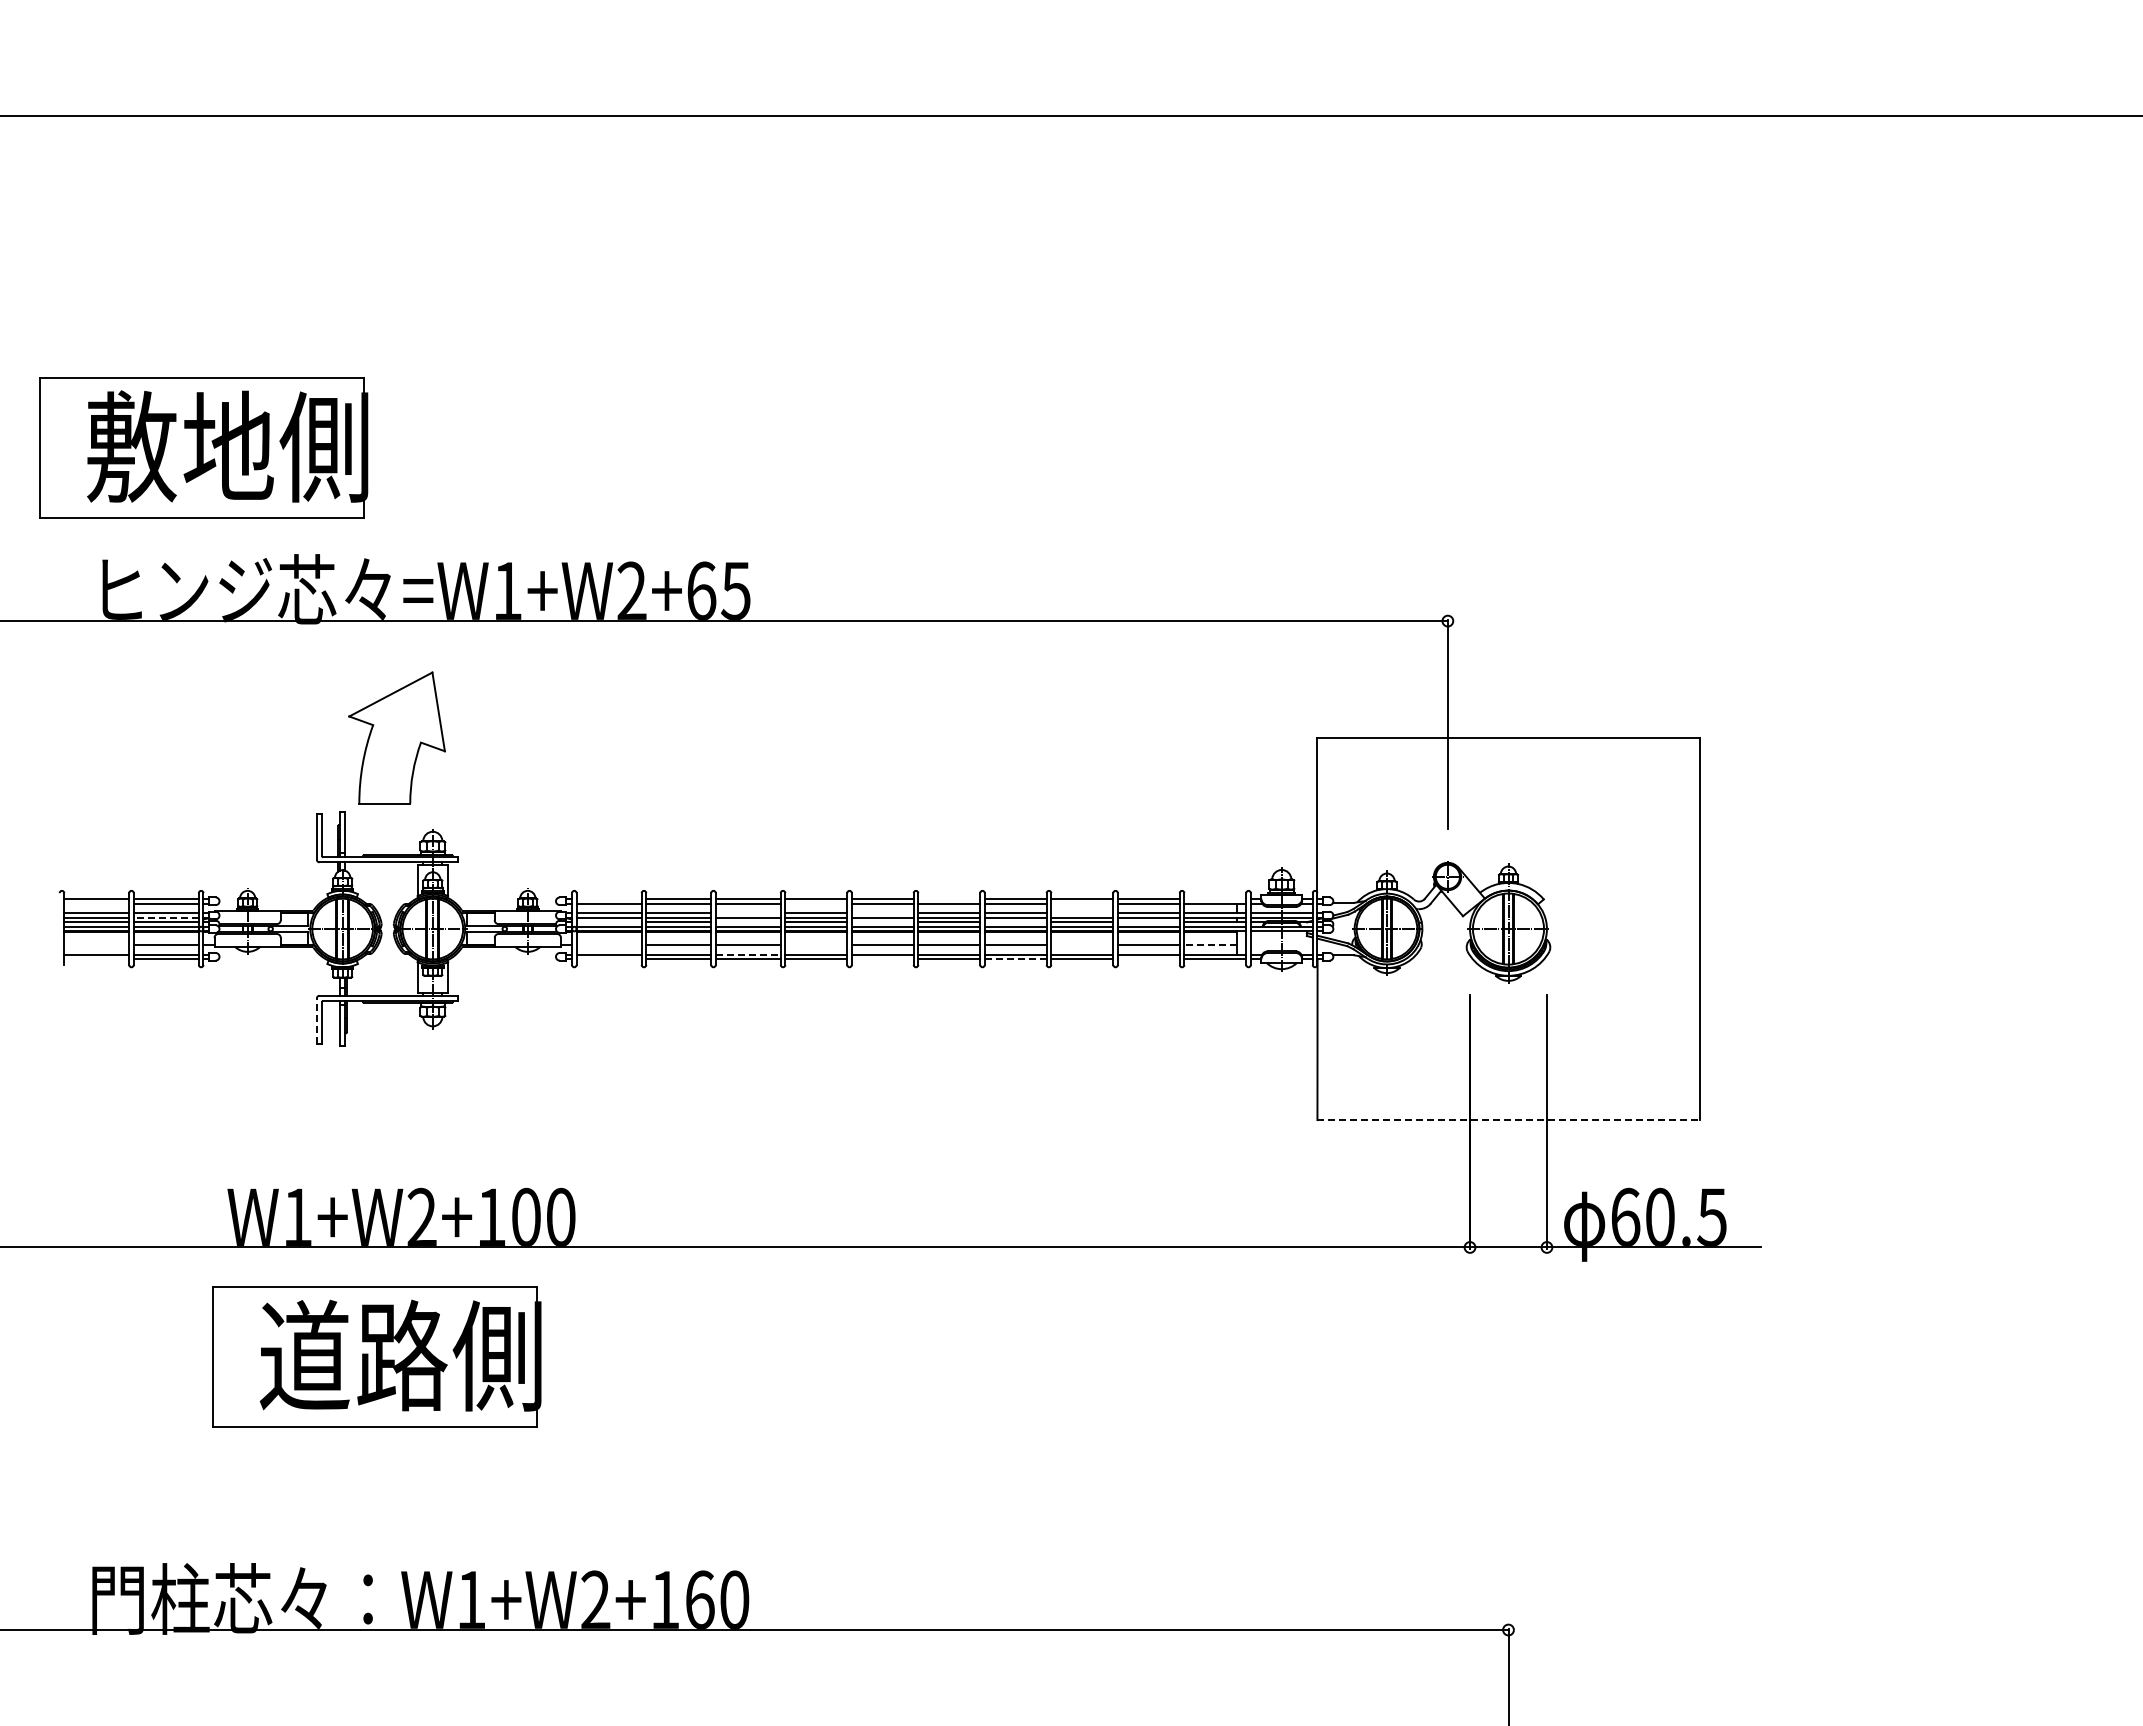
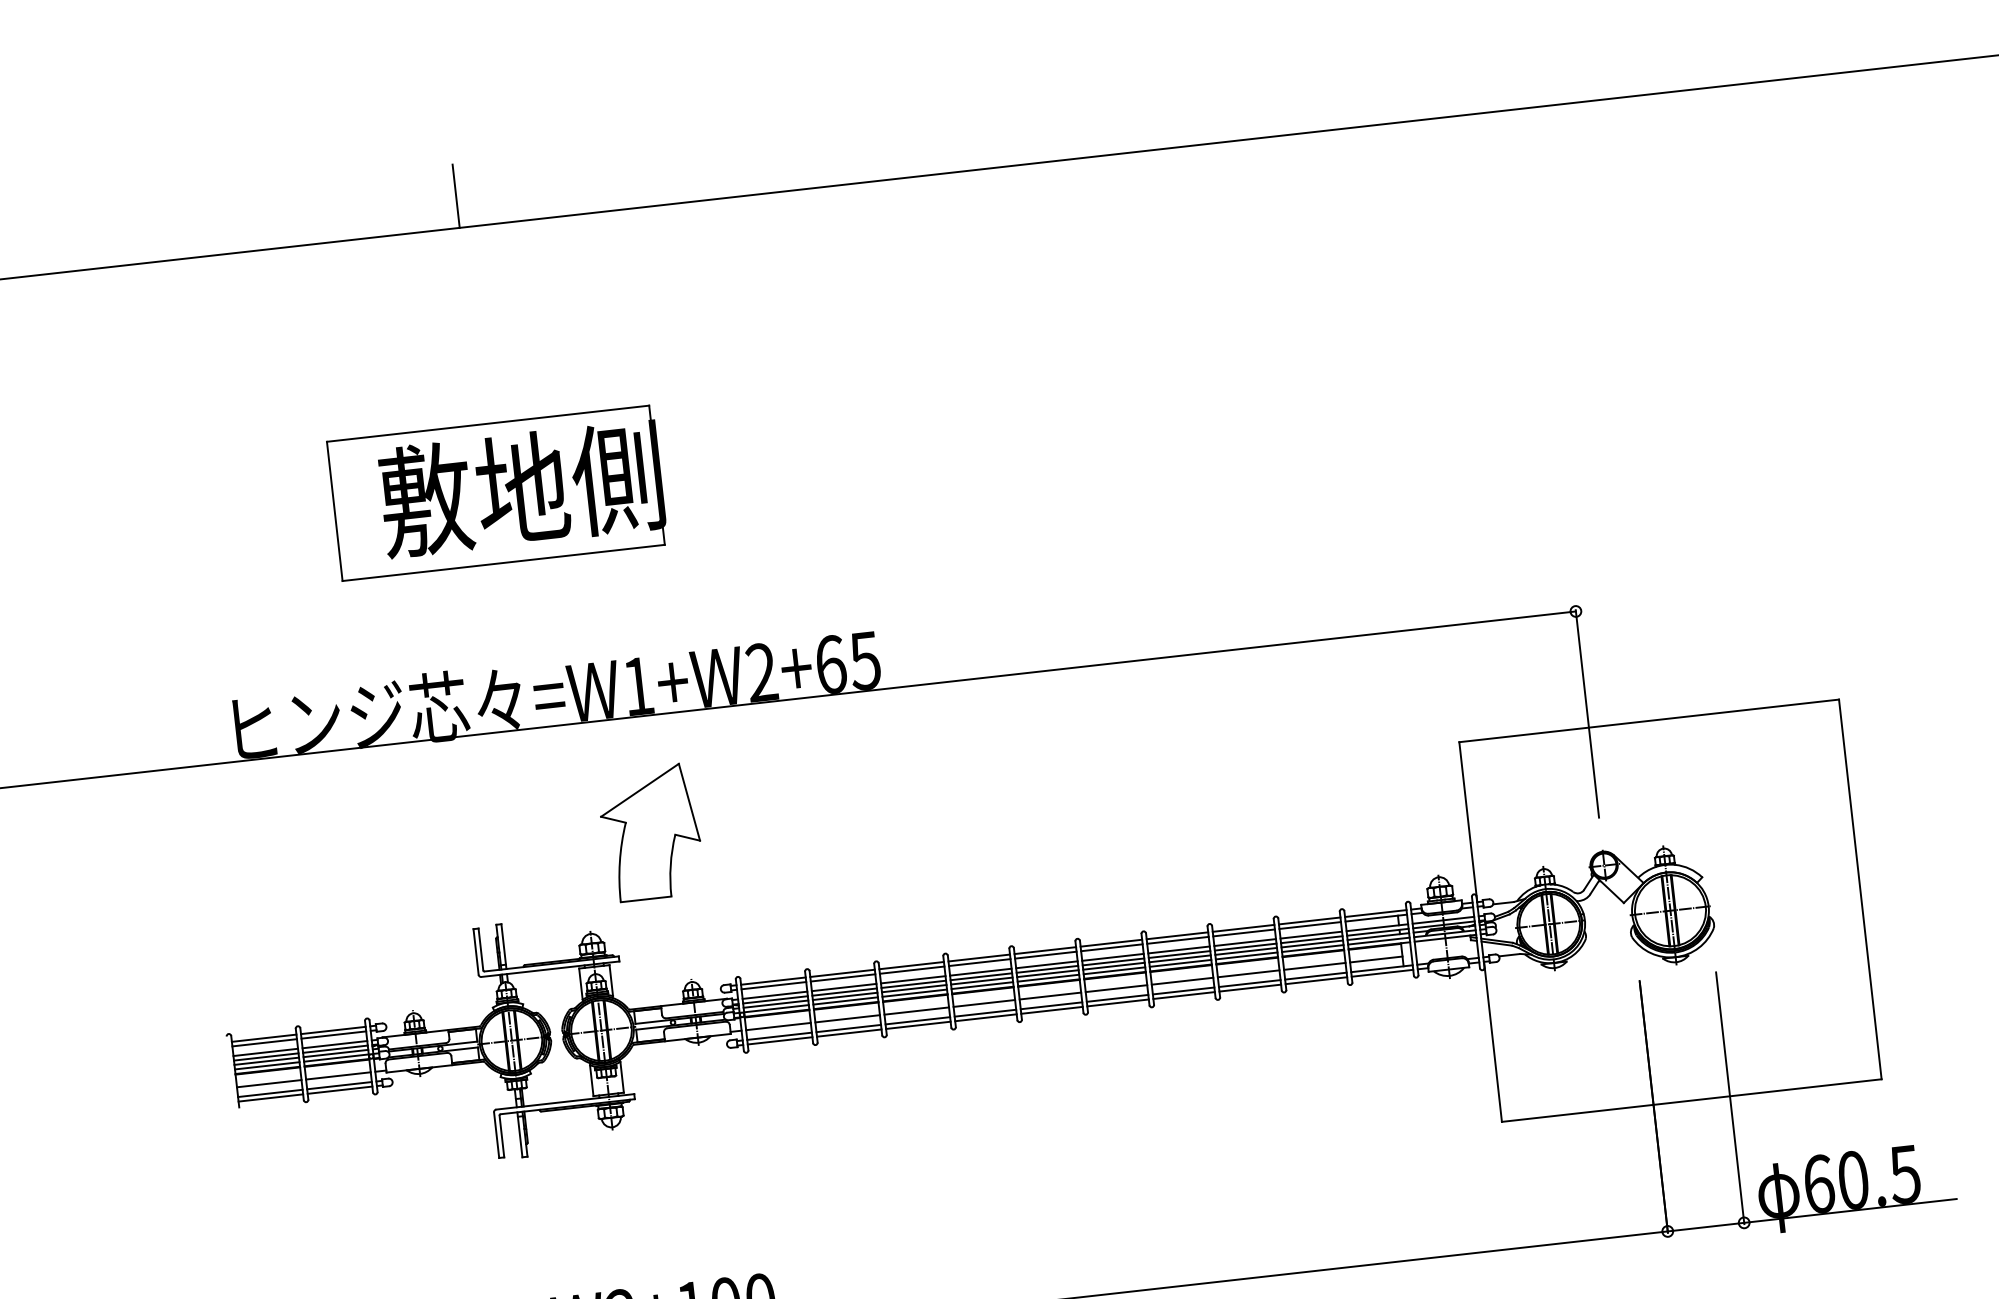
line: (381, 83) -> (456, 196), added
part: (203, 447) -> (497, 492), moved
part: (396, 737) -> (650, 832), moved
line: (608, 899) -> (772, 981), added
line: (949, 899) -> (1111, 943), added
line: (1215, 899) -> (1376, 914), added
line: (96, 903) -> (264, 1042), added
line: (816, 903) -> (979, 962), added
line: (1082, 903) -> (1244, 932), added
line: (747, 913) -> (912, 980), added
line: (882, 913) -> (1046, 965), added
line: (1082, 913) -> (1245, 942), added
line: (166, 917) -> (335, 1048), dashed -> solid
line: (608, 922) -> (775, 1004), added
line: (747, 922) -> (913, 989), added
line: (882, 922) -> (1047, 973), added
line: (1015, 922) -> (1179, 959), added
line: (1148, 922) -> (1312, 944), added
line: (96, 944) -> (269, 1083), added
line: (608, 944) -> (777, 1026), added
line: (816, 944) -> (984, 1003), added
line: (1082, 944) -> (1248, 973), added
line: (1210, 944) -> (1376, 959), dashed -> solid
line: (748, 954) -> (918, 1020), dashed -> solid
line: (96, 959) -> (270, 1098), added
line: (608, 959) -> (779, 1041), added
line: (882, 959) -> (1051, 1010), added
line: (1015, 959) -> (1183, 995), dashed -> solid
line: (1148, 959) -> (1316, 981), added
line: (316, 1021) -> (496, 1135), dashed -> solid
line: (1508, 1120) -> (1691, 1100), dashed -> solid

